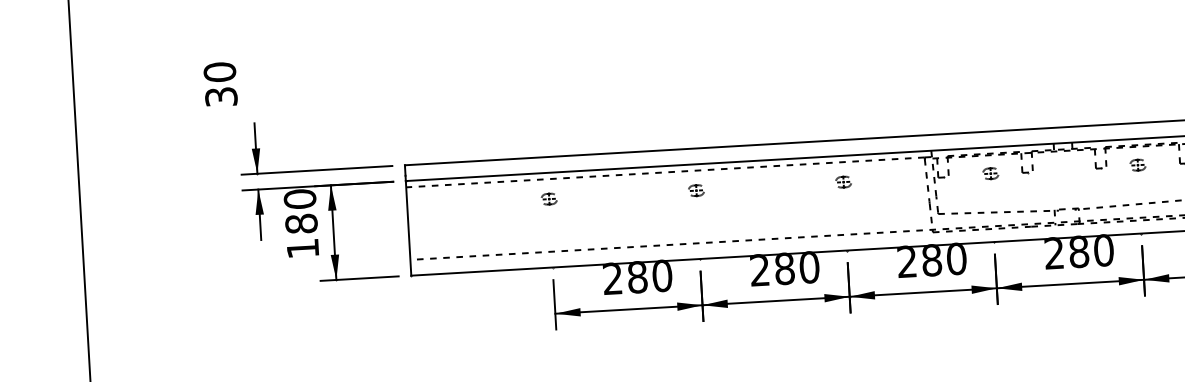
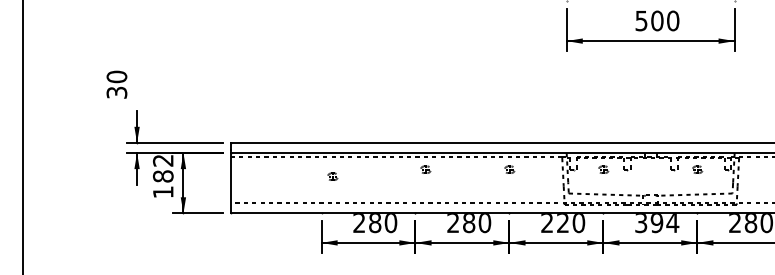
part: (695, 190) -> (425, 169), moved
text: (300, 198) -> (163, 160), 180 -> 182
part: (548, 198) -> (332, 176), moved
text: (1079, 252) -> (657, 223), 280 -> 394
text: (932, 261) -> (563, 223), 280 -> 220

